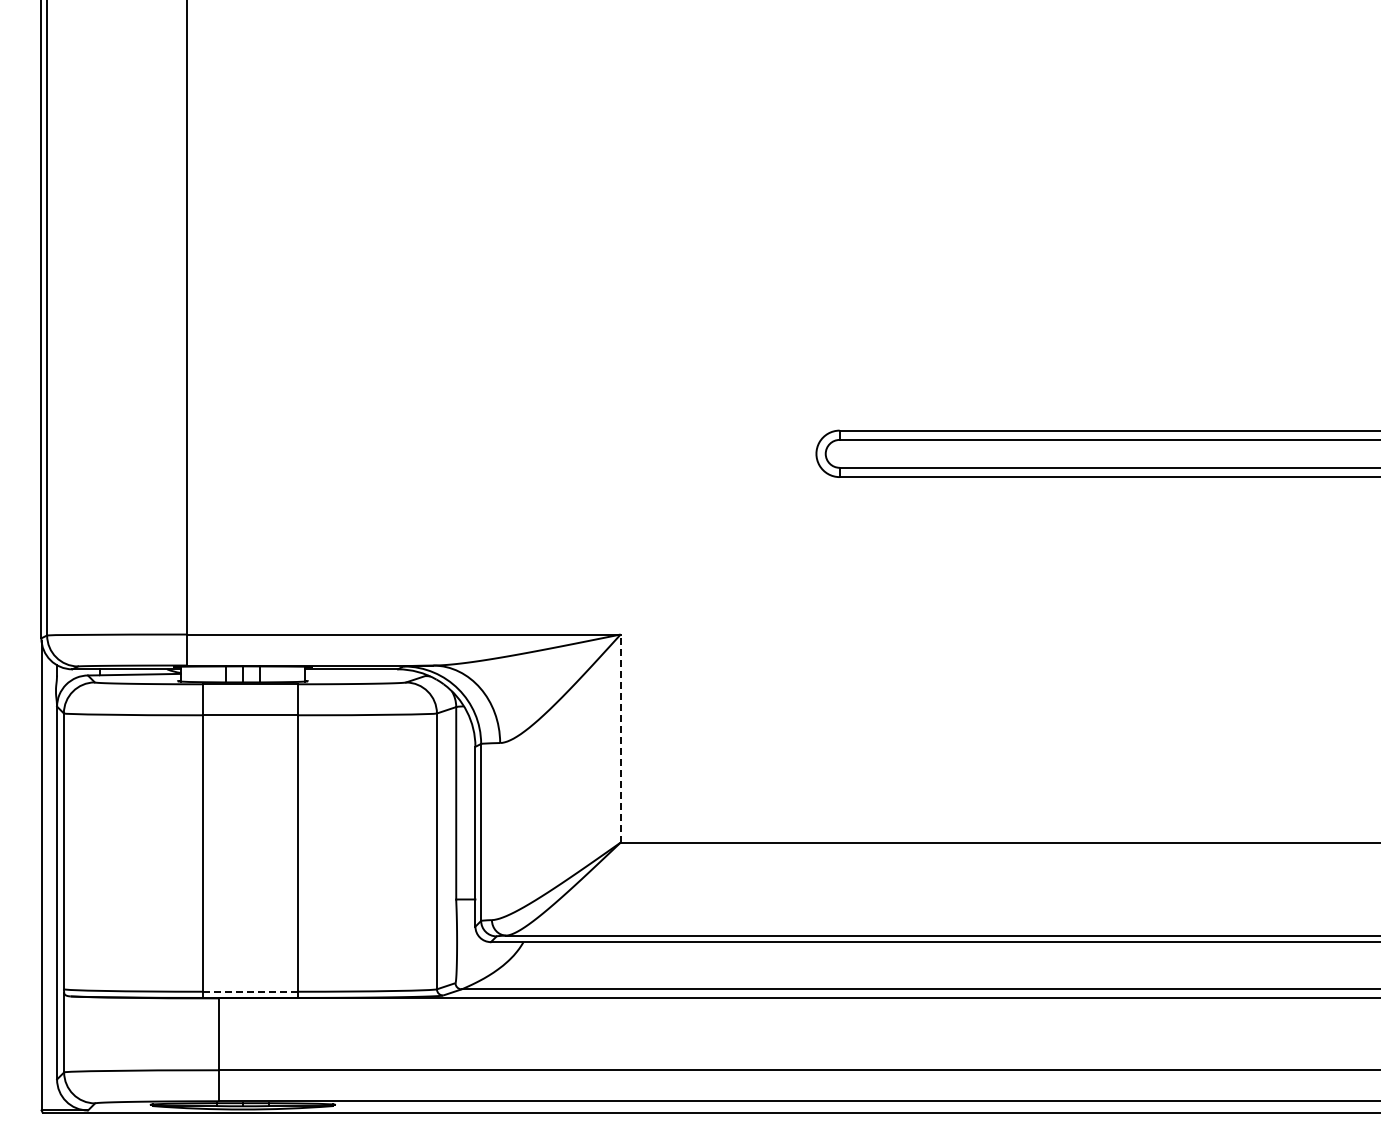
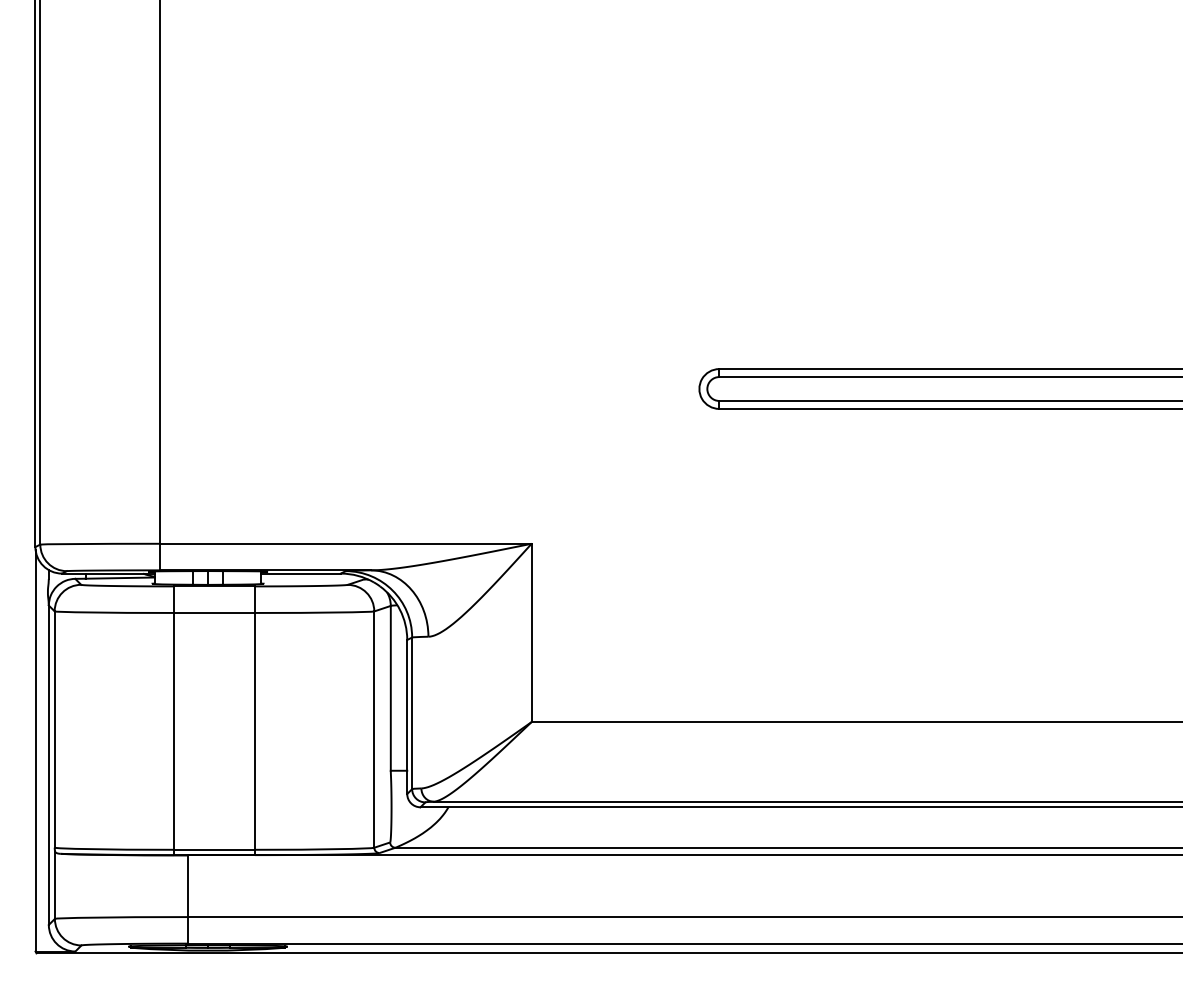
line: (620, 738) -> (531, 632), dashed -> solid
line: (251, 991) -> (215, 849), dashed -> solid

